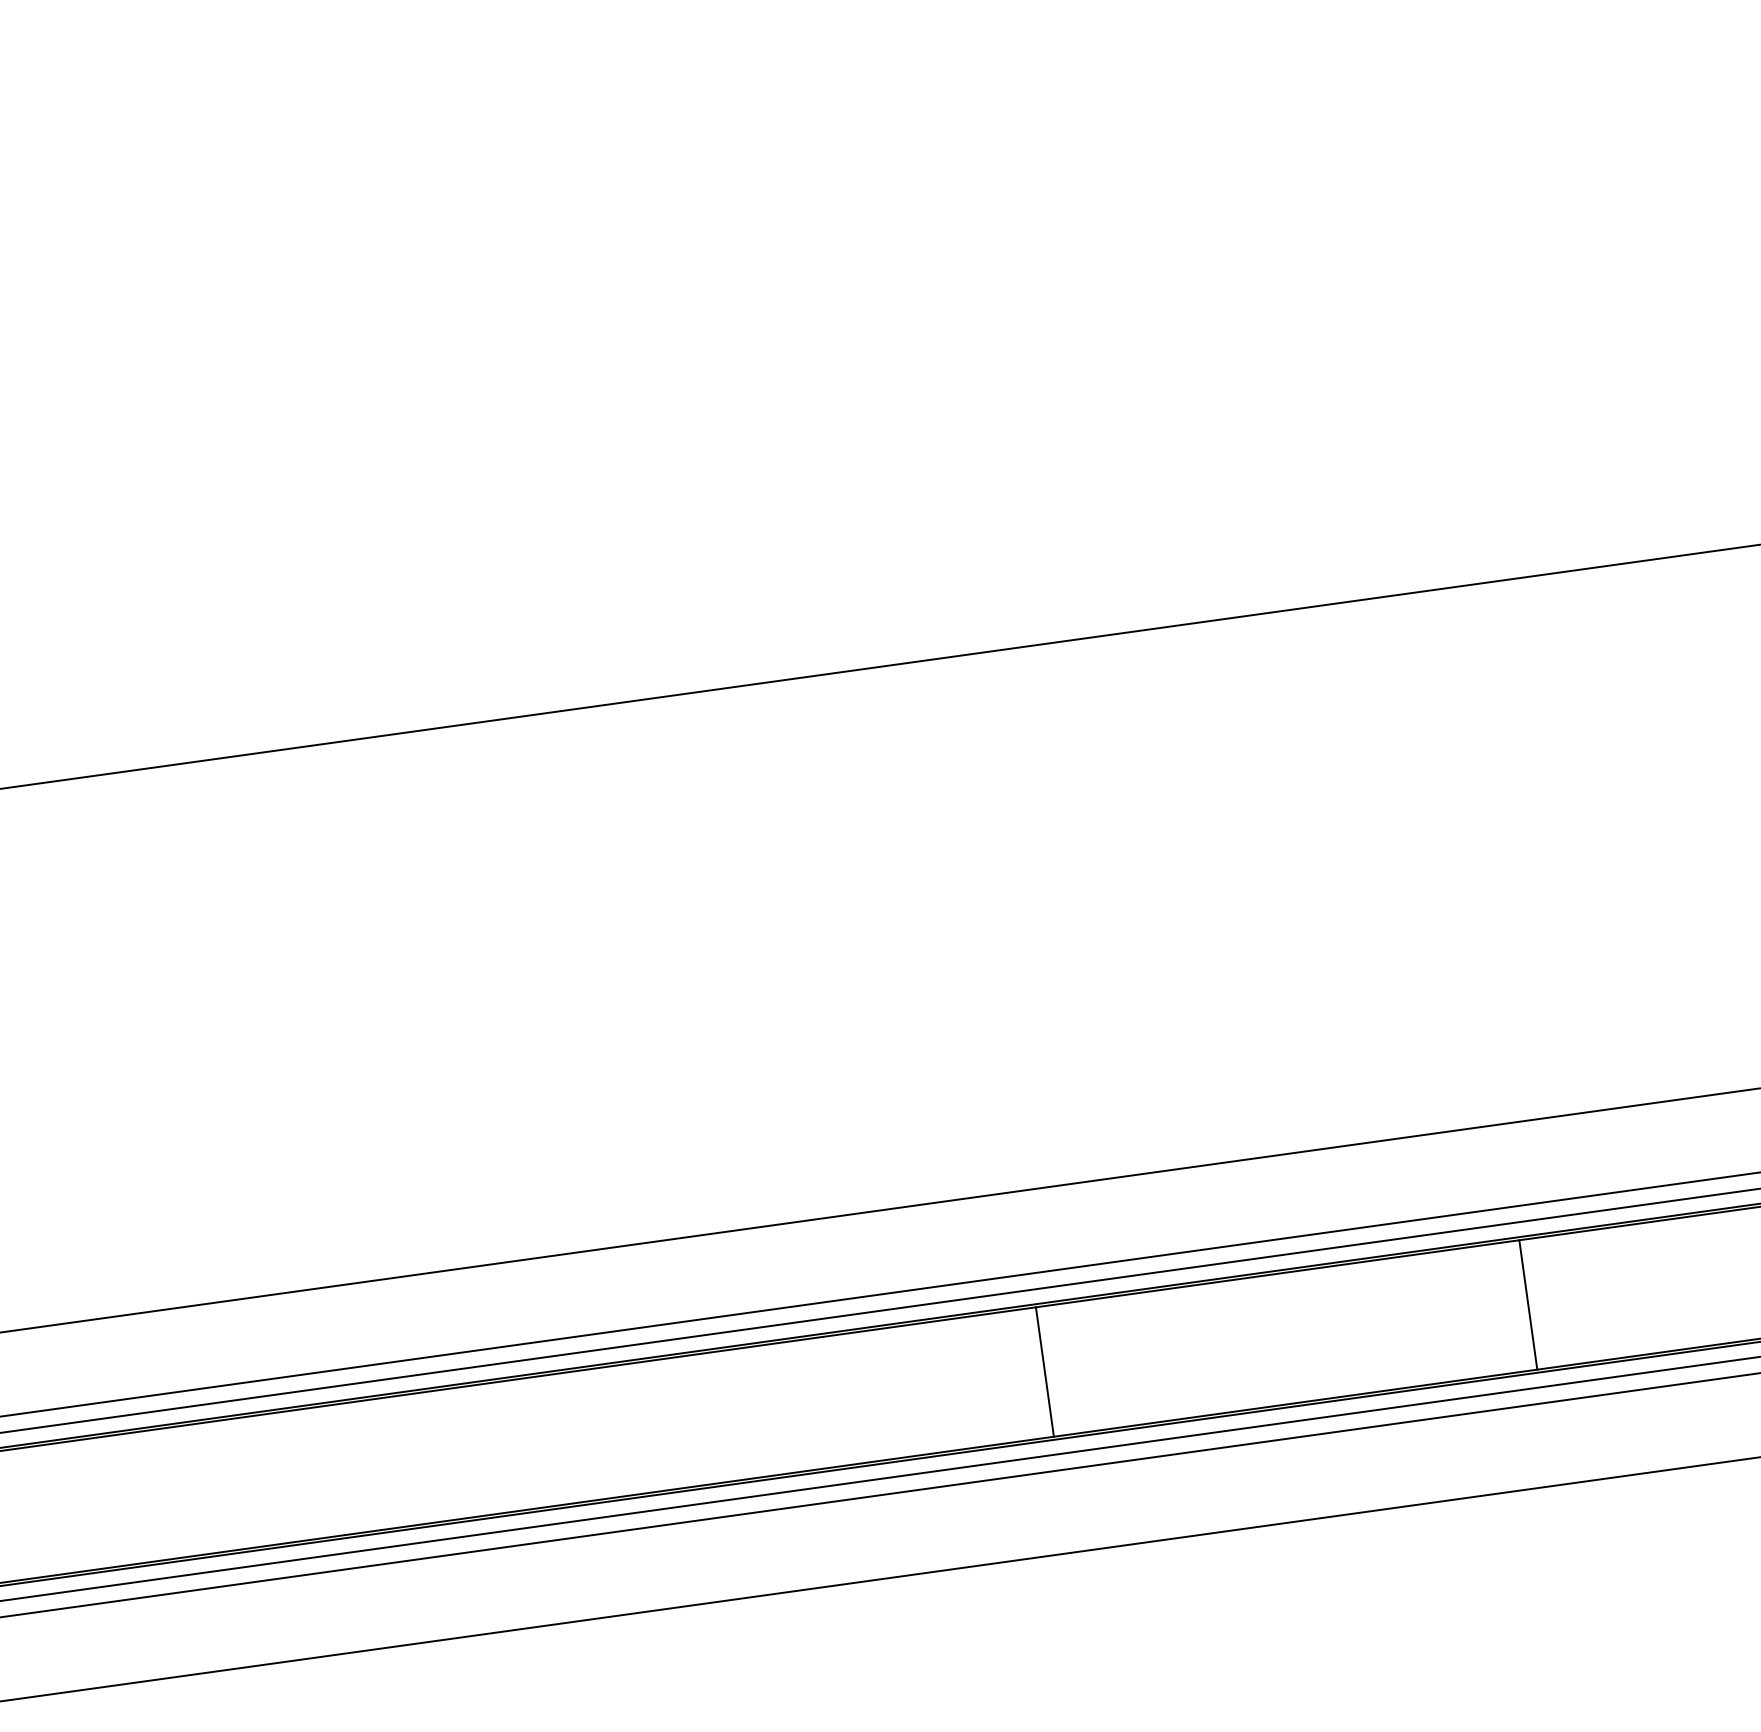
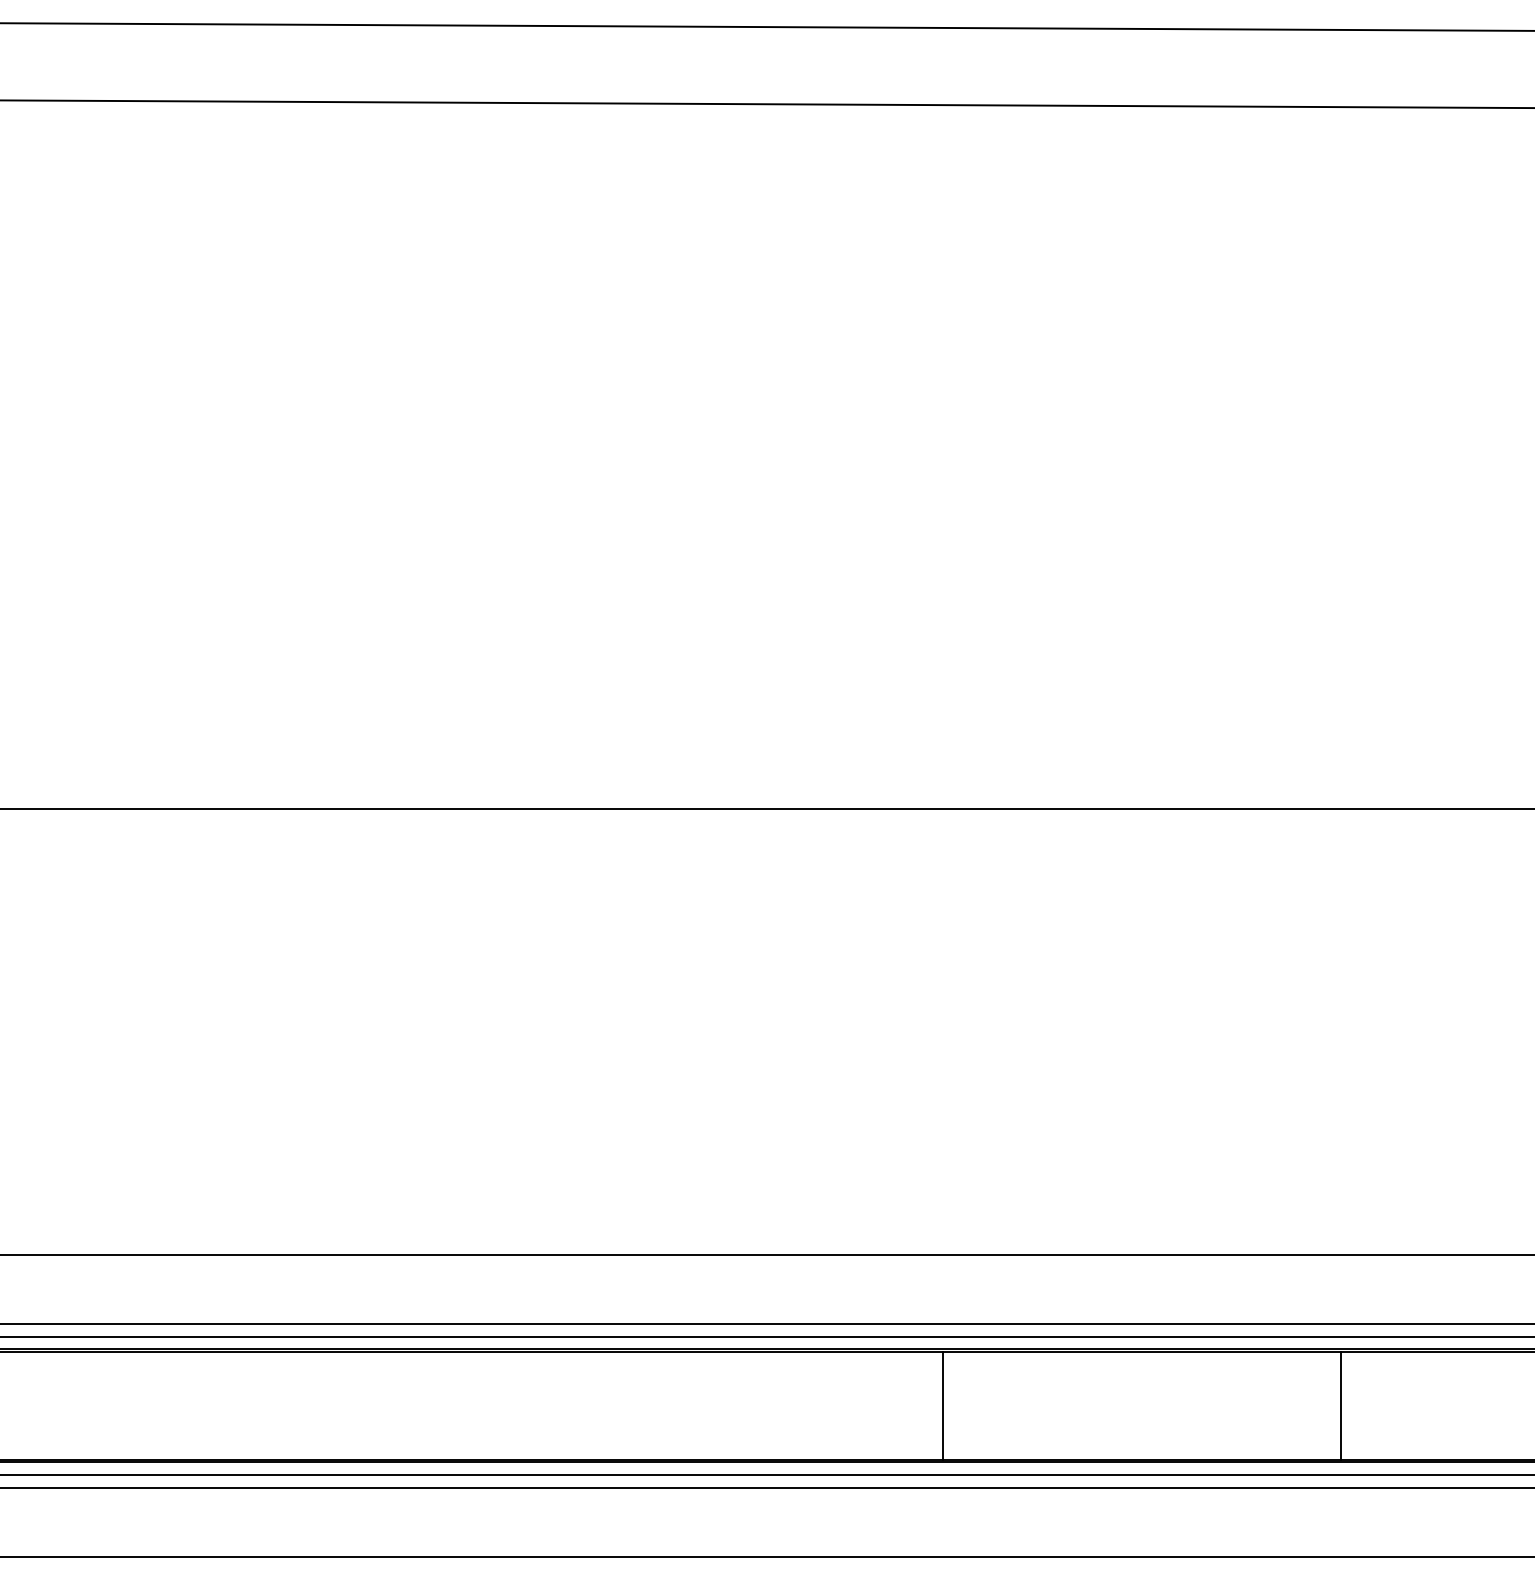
line: (1527, 1304) -> (1340, 1405), moved
line: (1045, 1371) -> (943, 1405), moved

